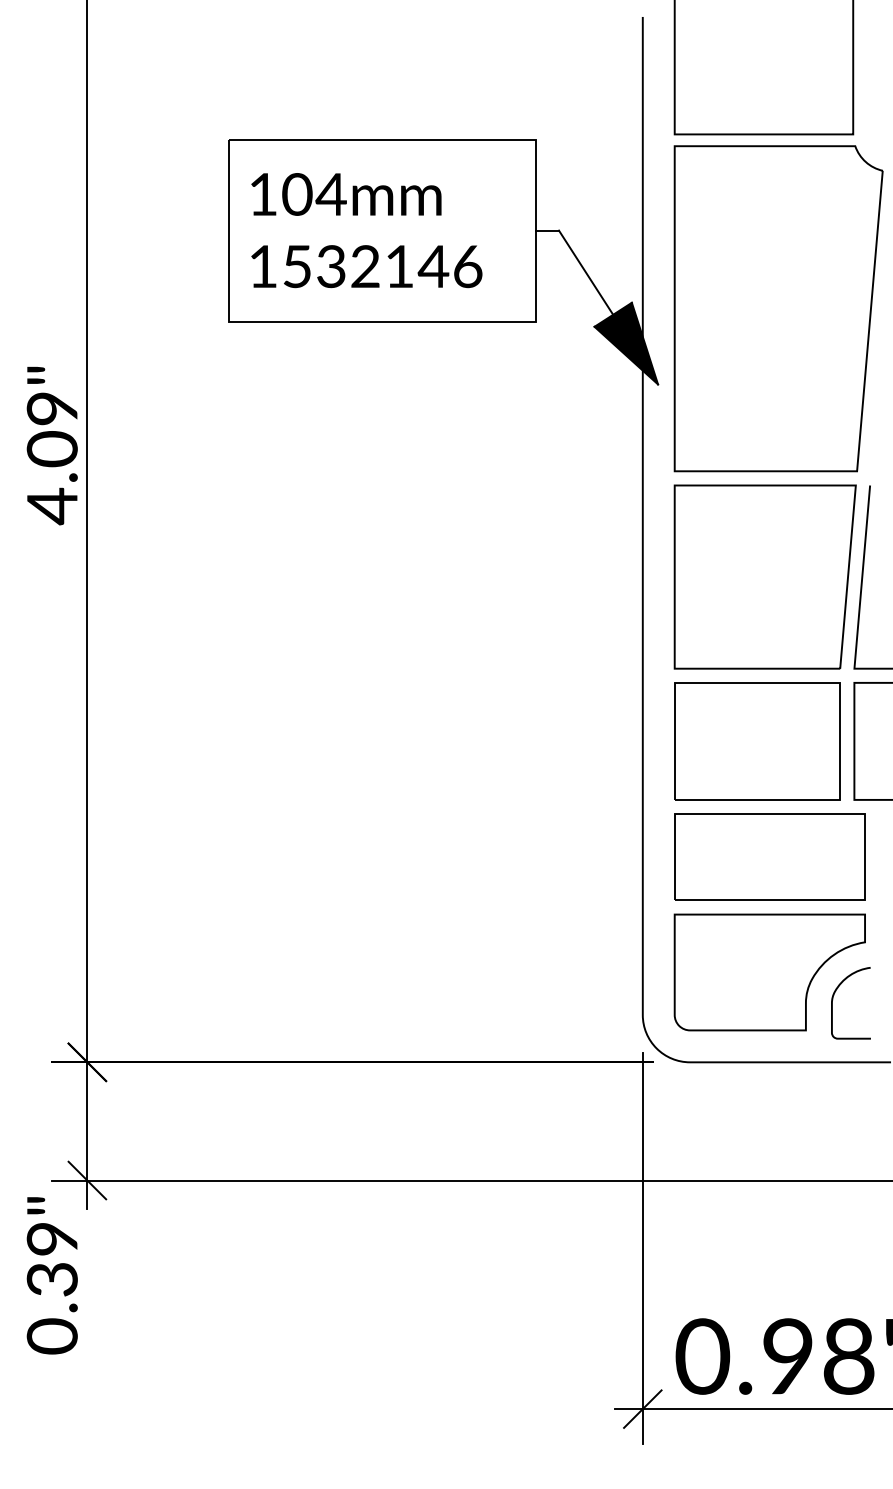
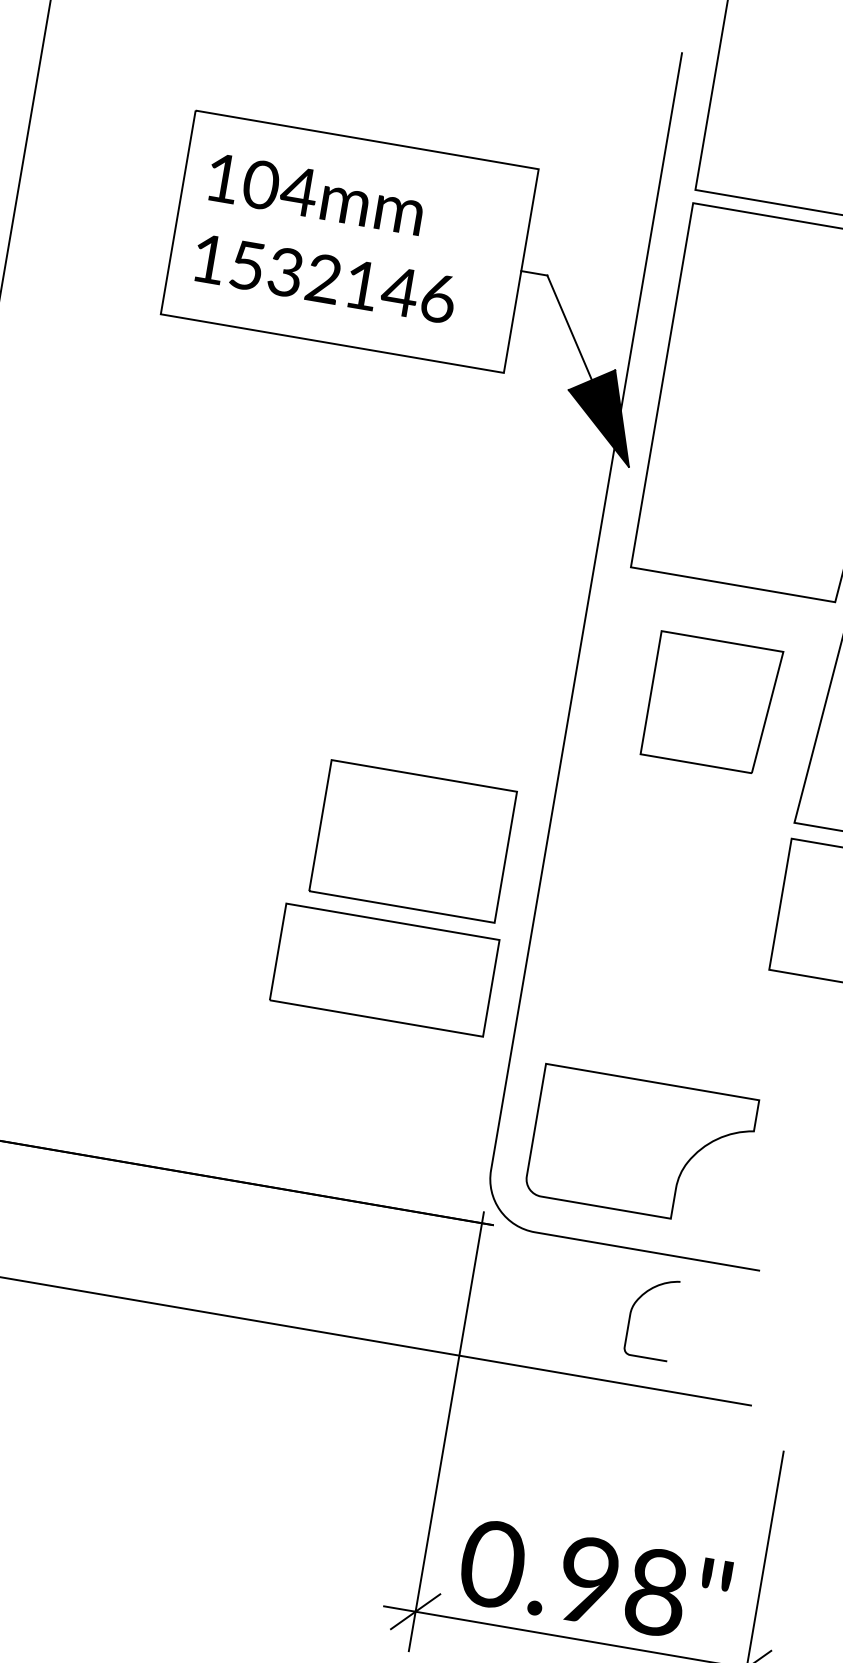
part: (764, 576) -> (711, 702), size x0.6
part: (757, 741) -> (413, 841), moved
part: (769, 856) -> (384, 969), moved
curve: (833, 999) -> (632, 1310), moved

